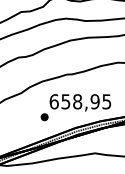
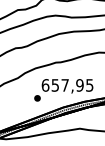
text: (76, 101) -> (64, 85), 658,95 -> 657,95

